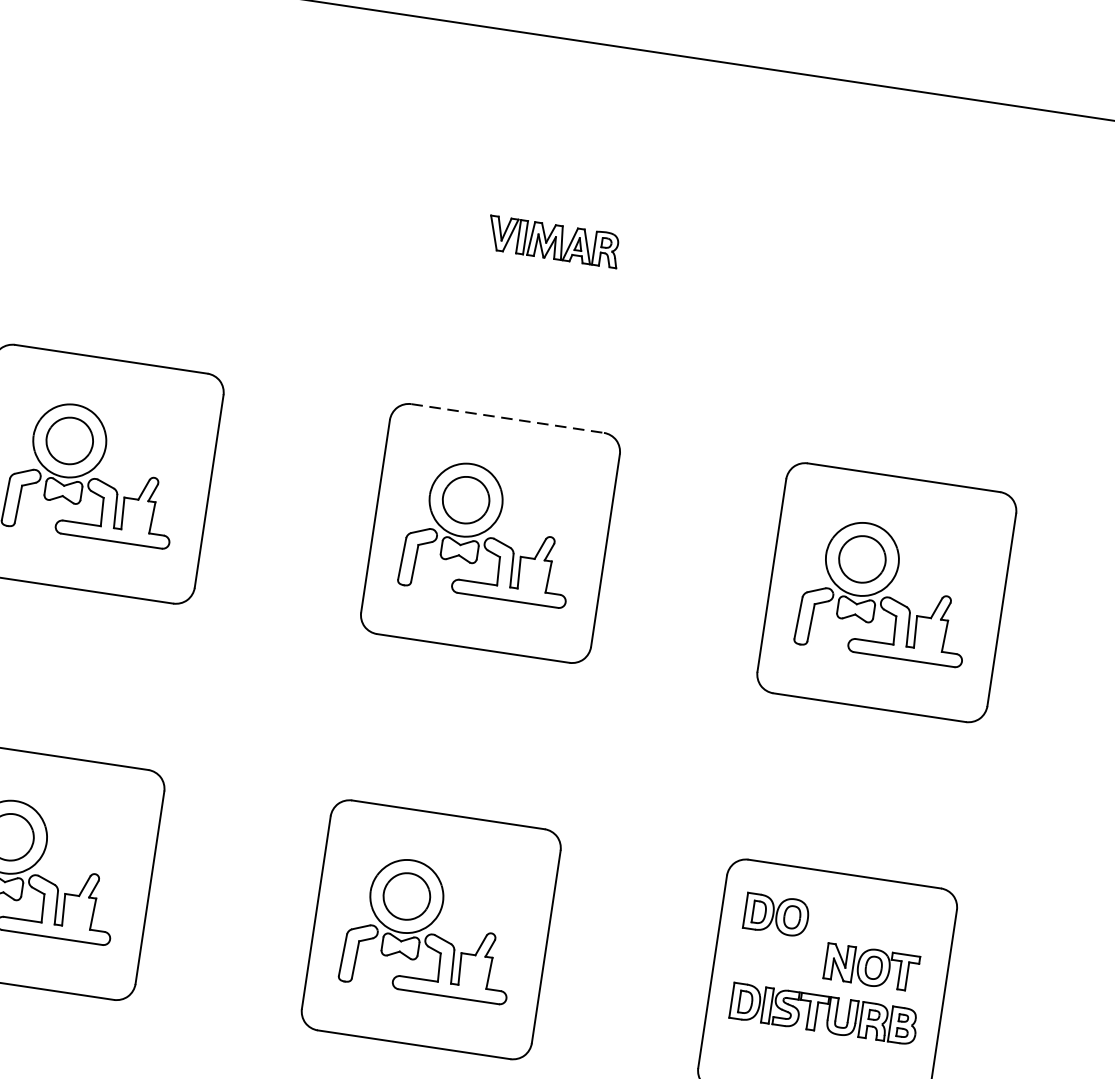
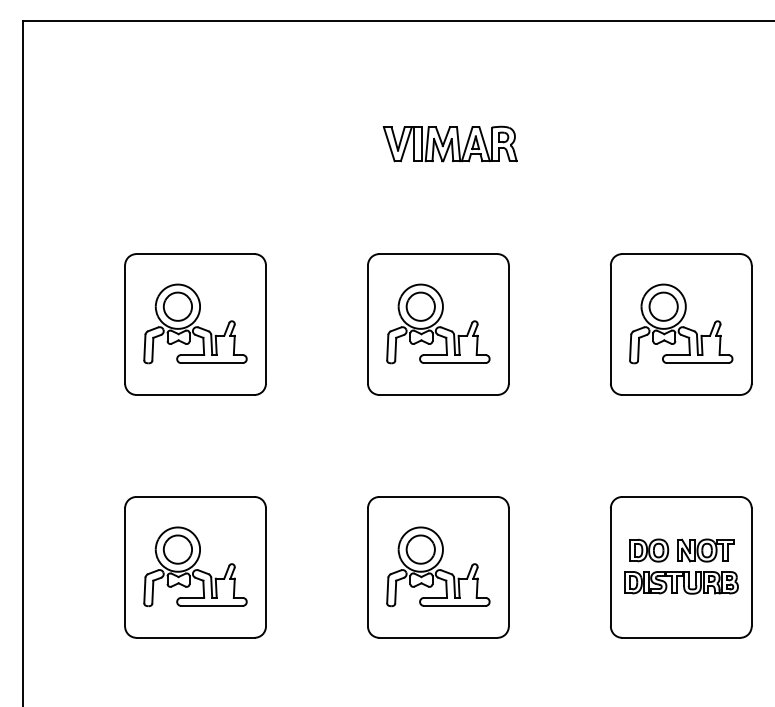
part: (552, 240) -> (449, 143), size x1.67
line: (507, 419) -> (438, 254), dashed -> solid
part: (777, 914) -> (649, 550), moved

